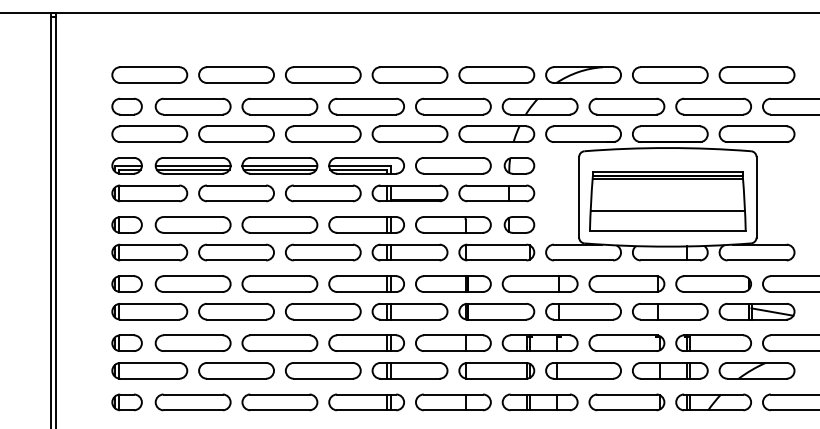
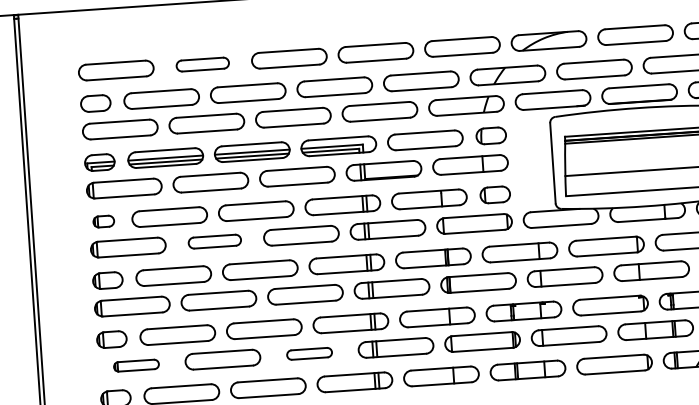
part: (236, 74) -> (202, 64), size x0.7
part: (126, 224) -> (103, 221), size x0.7
part: (236, 252) -> (214, 241), size x0.7
part: (149, 370) -> (136, 365), size x0.6
part: (323, 370) -> (309, 353), size x0.6

